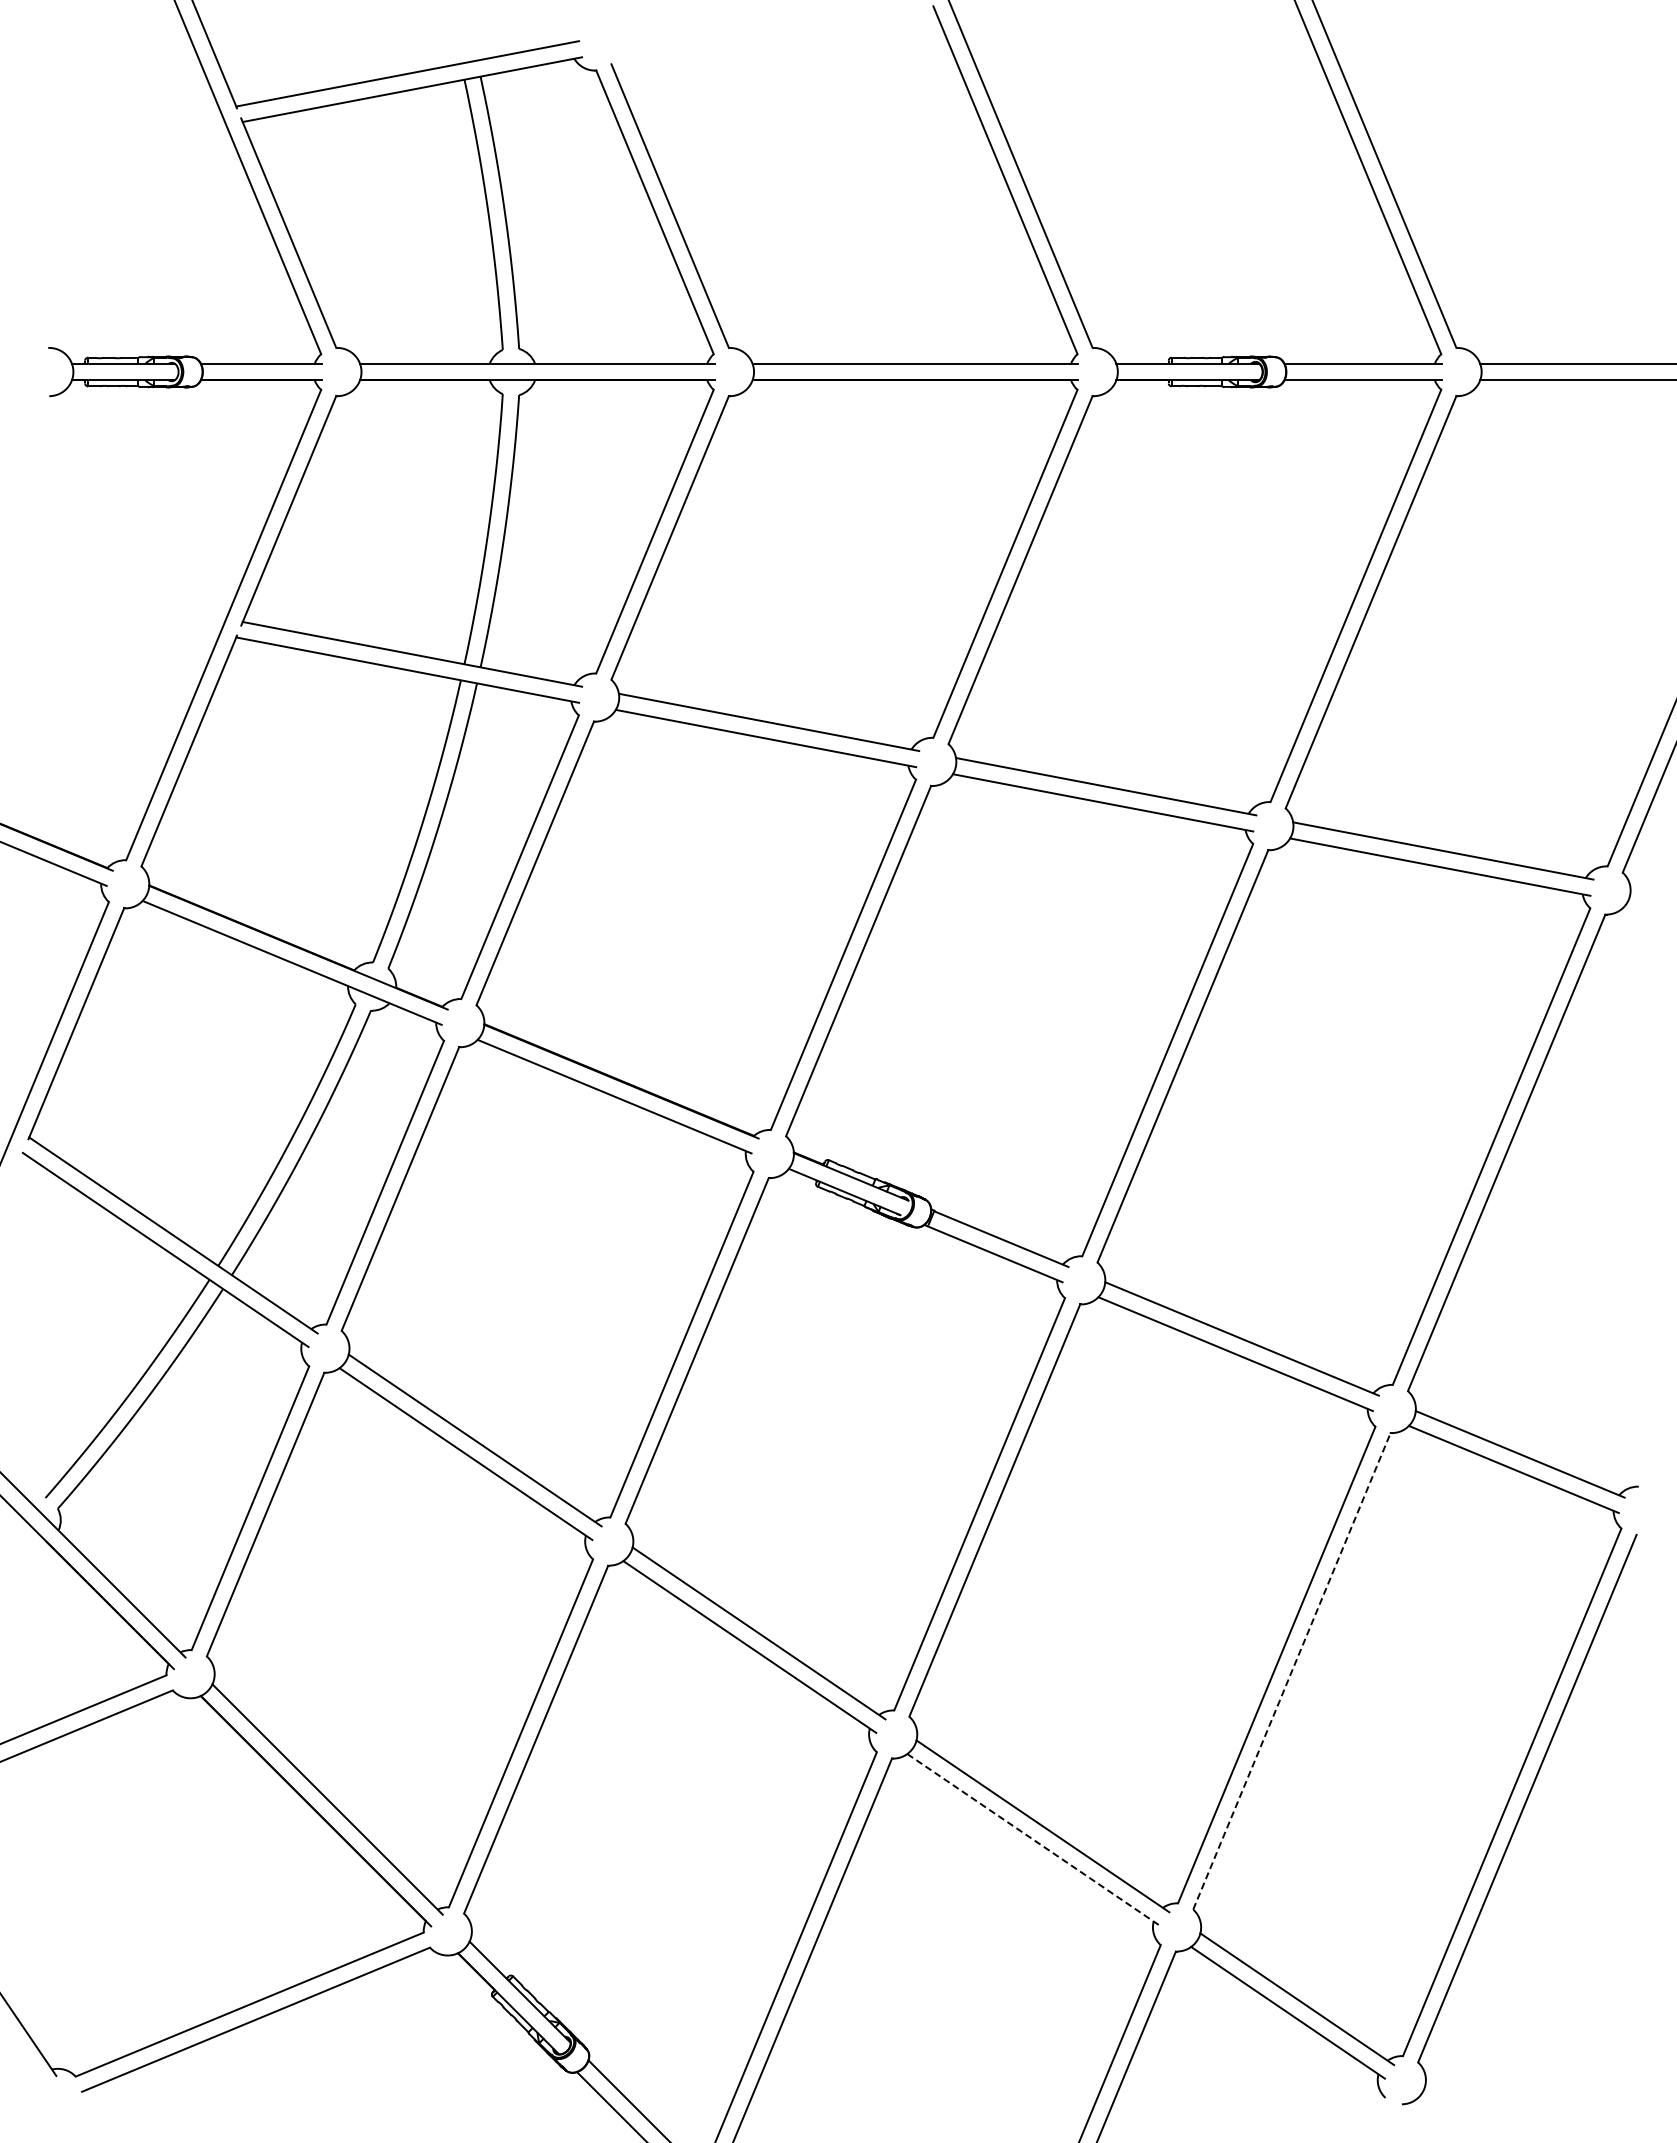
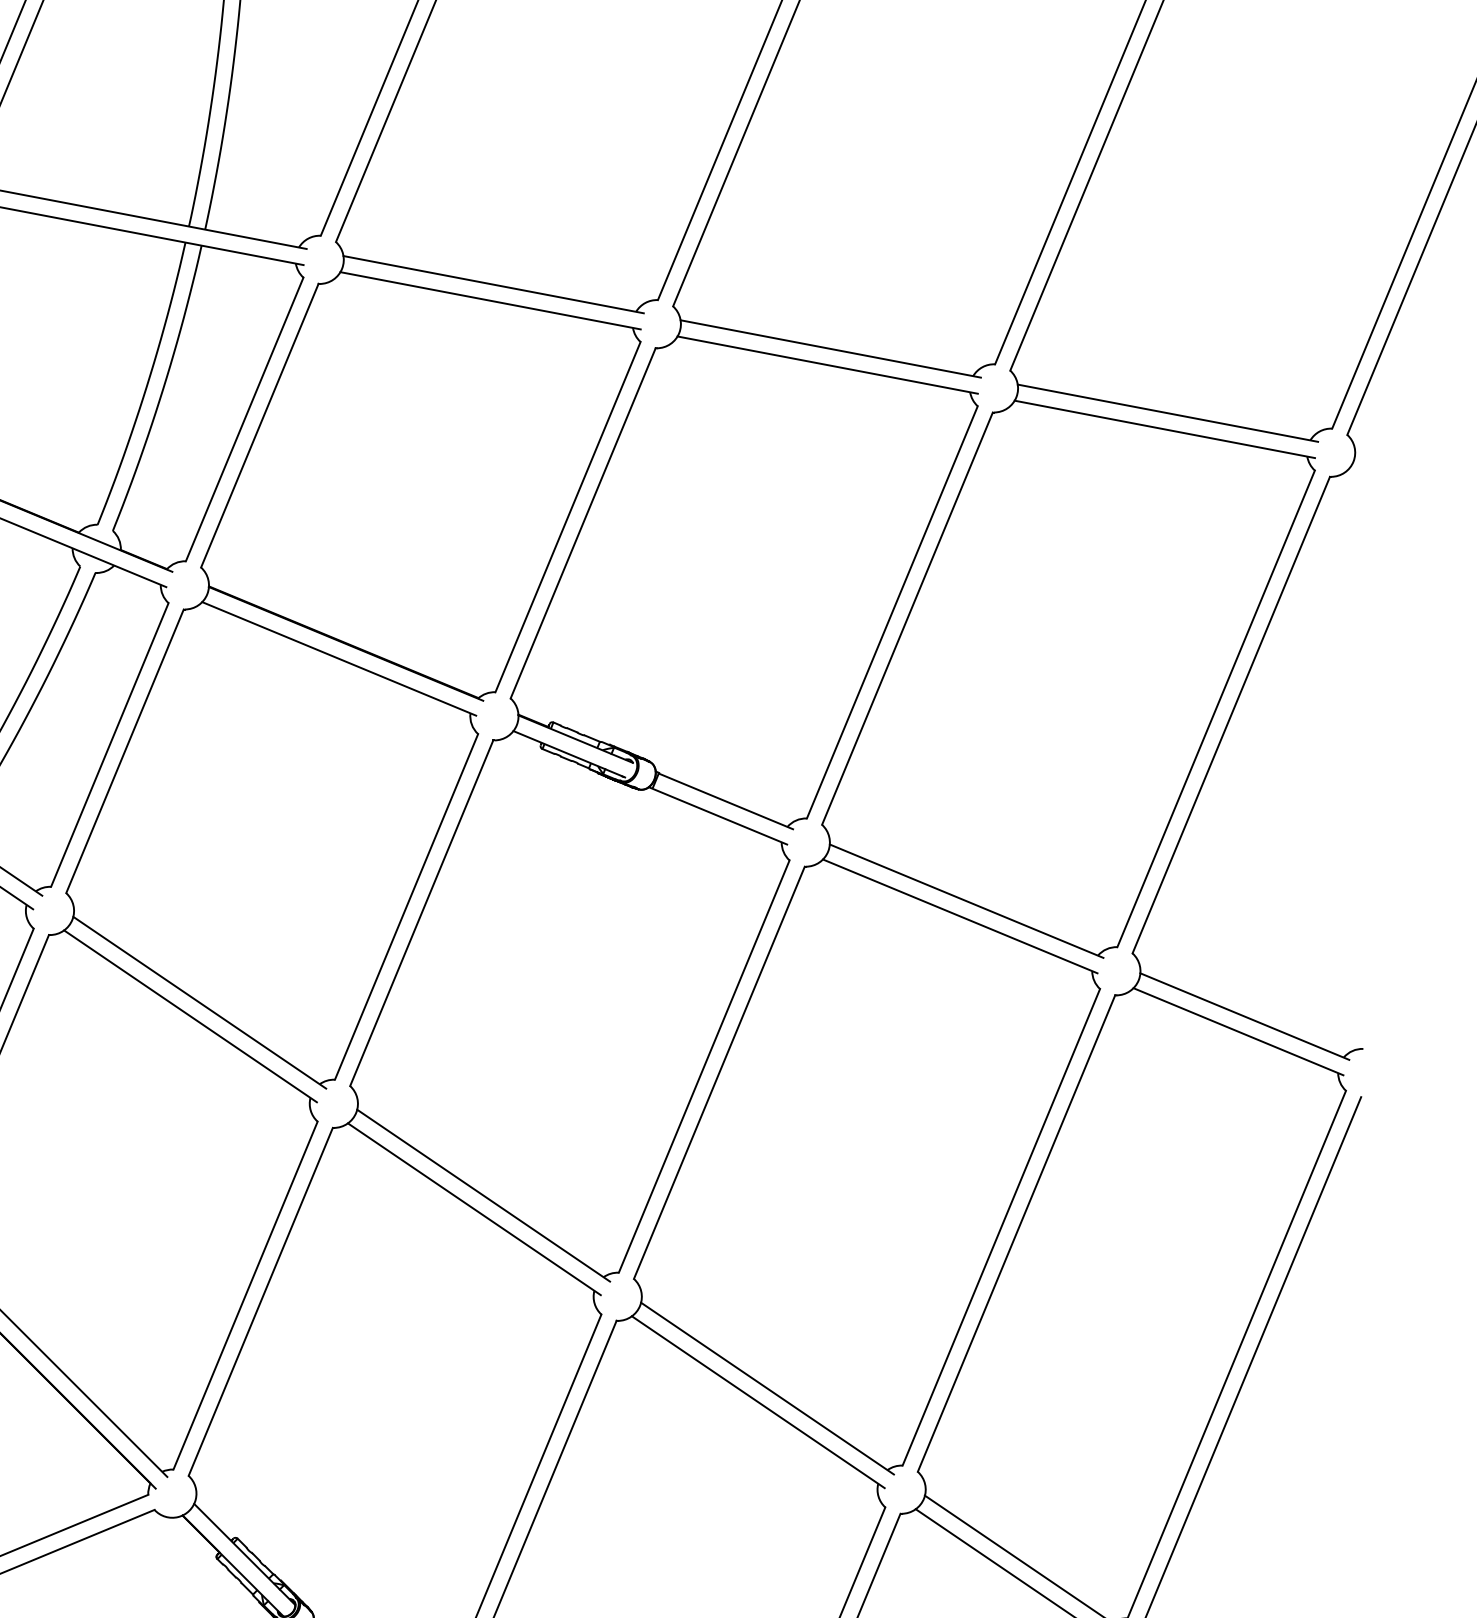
line: (1291, 1671) -> (1016, 1233), dashed -> solid
line: (1033, 1839) -> (758, 1401), dashed -> solid

